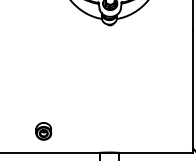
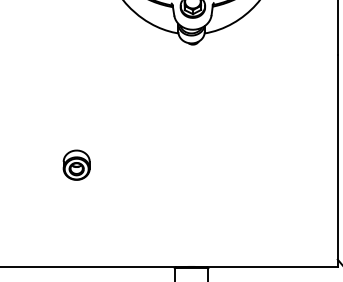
part: (43, 131) -> (76, 165), moved

